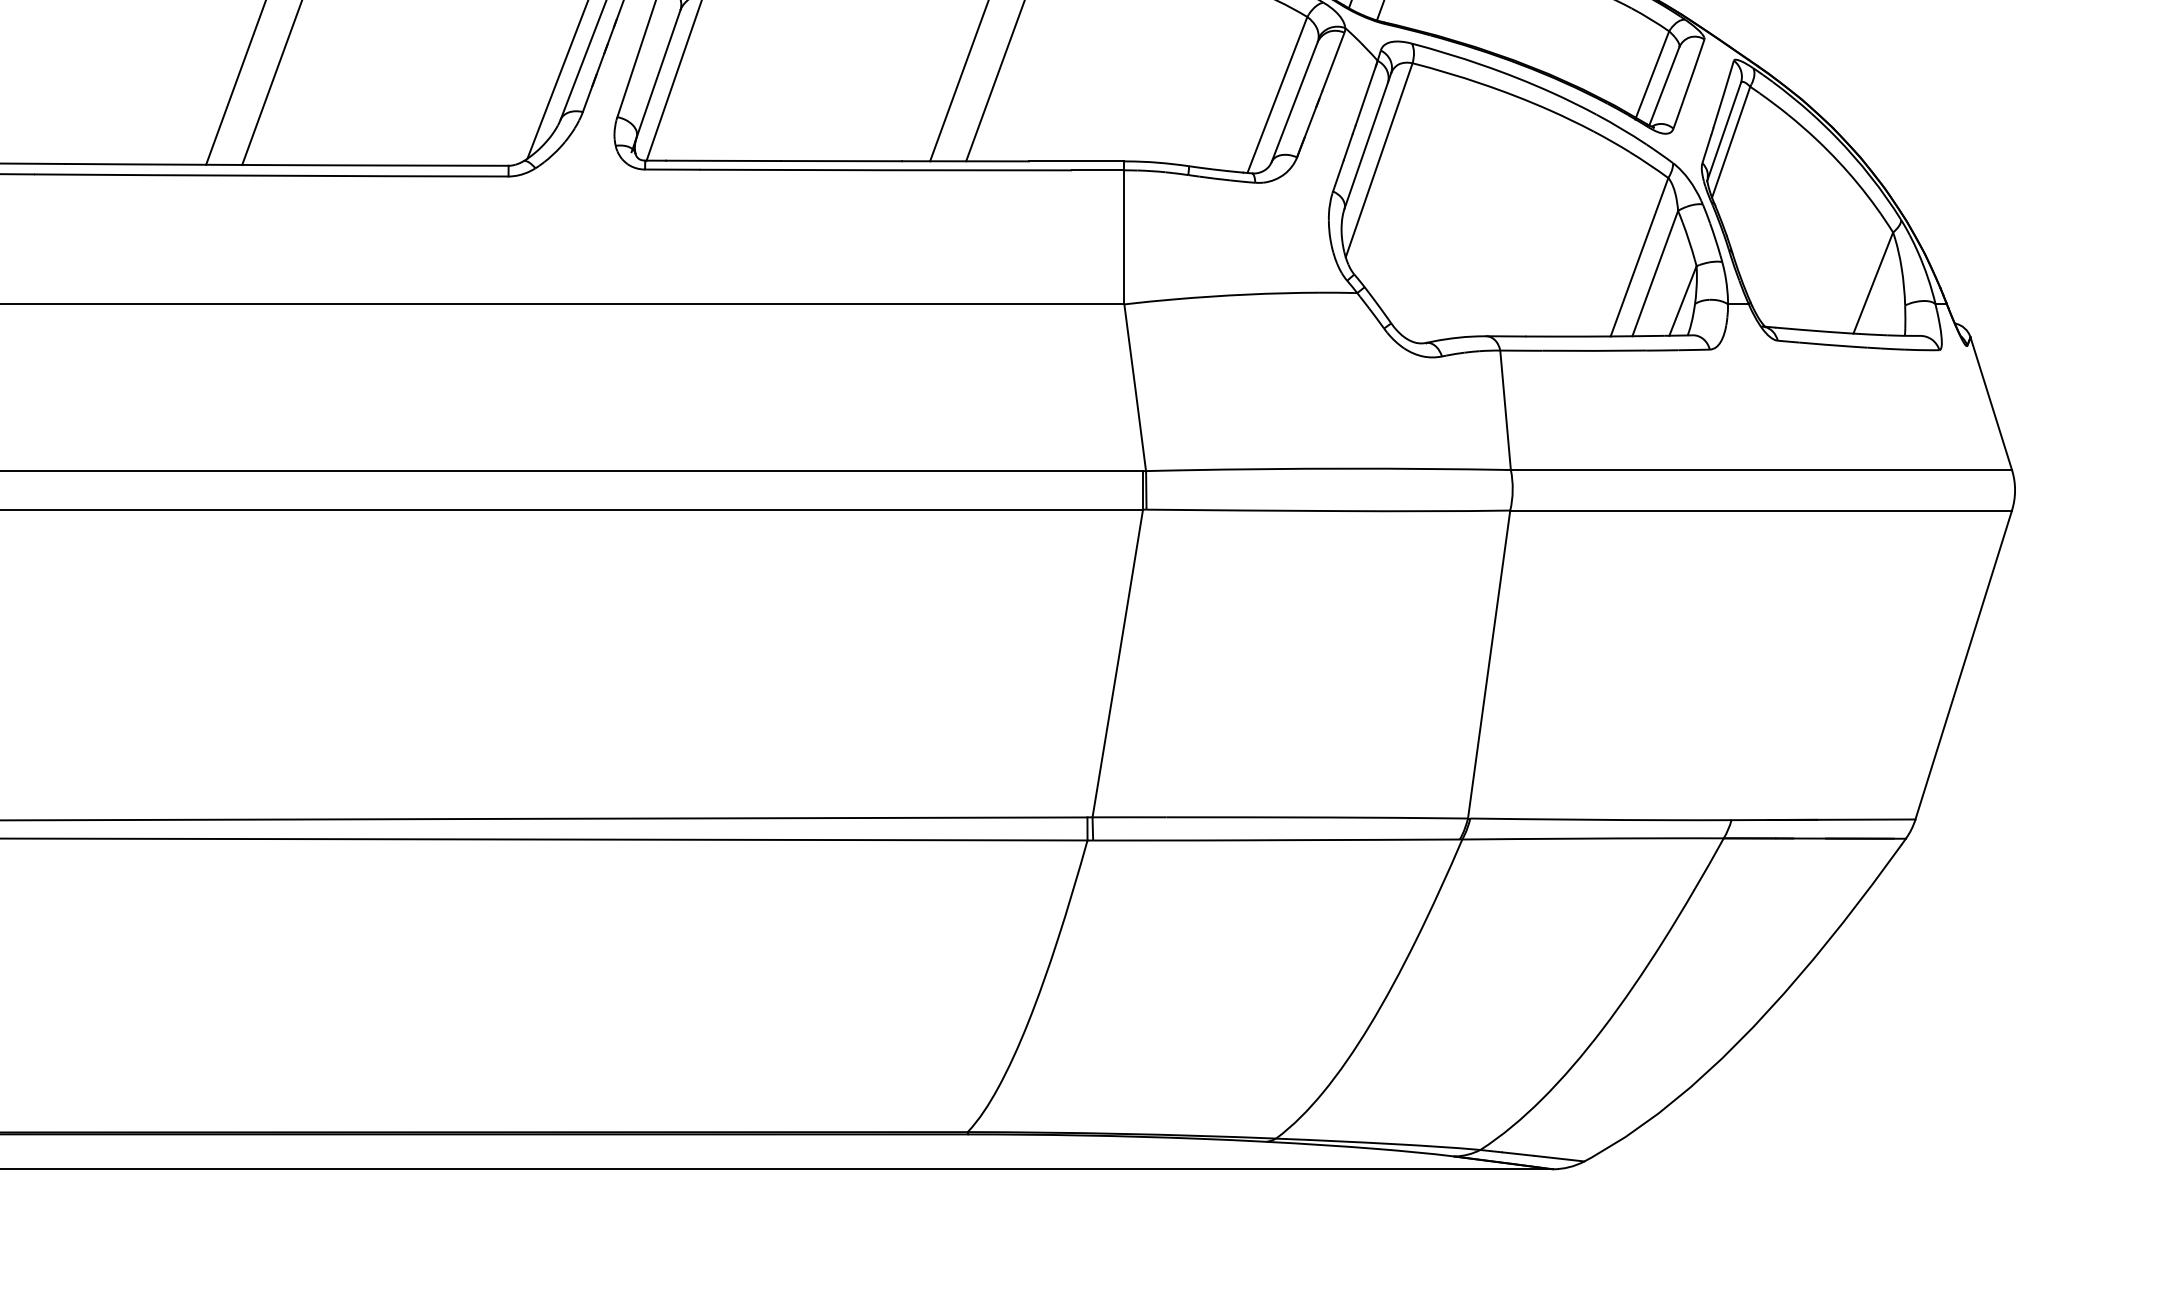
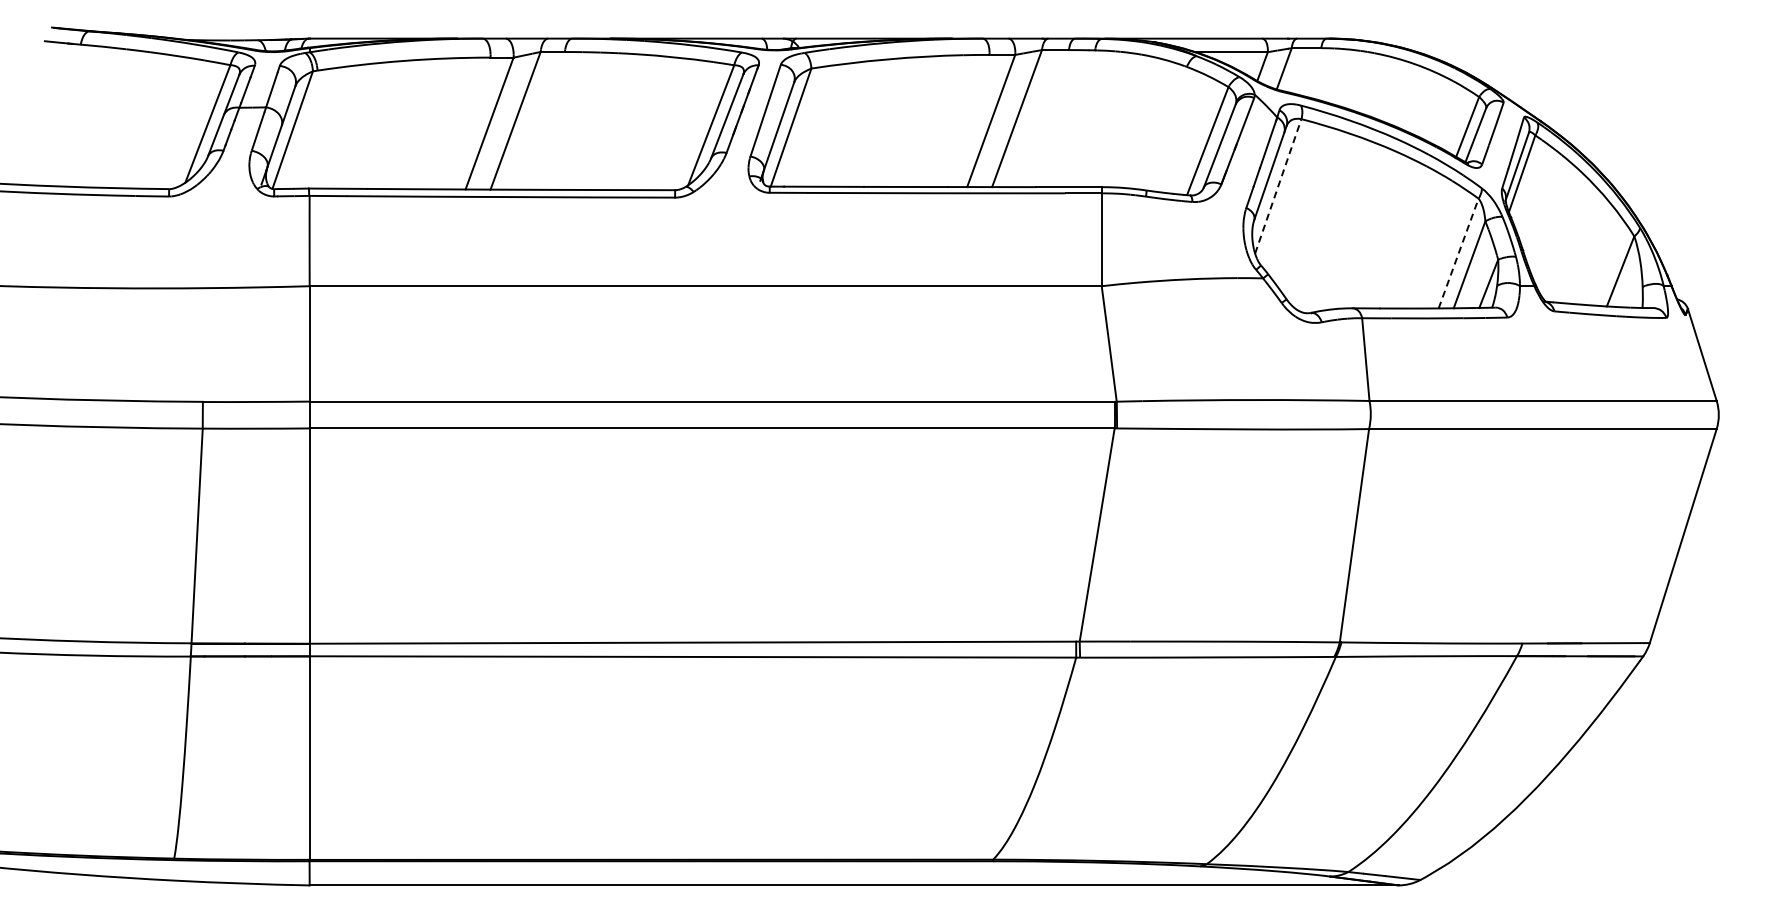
line: (1379, 159) -> (1278, 185), solid -> dashed
line: (1639, 257) -> (1458, 253), solid -> dashed

